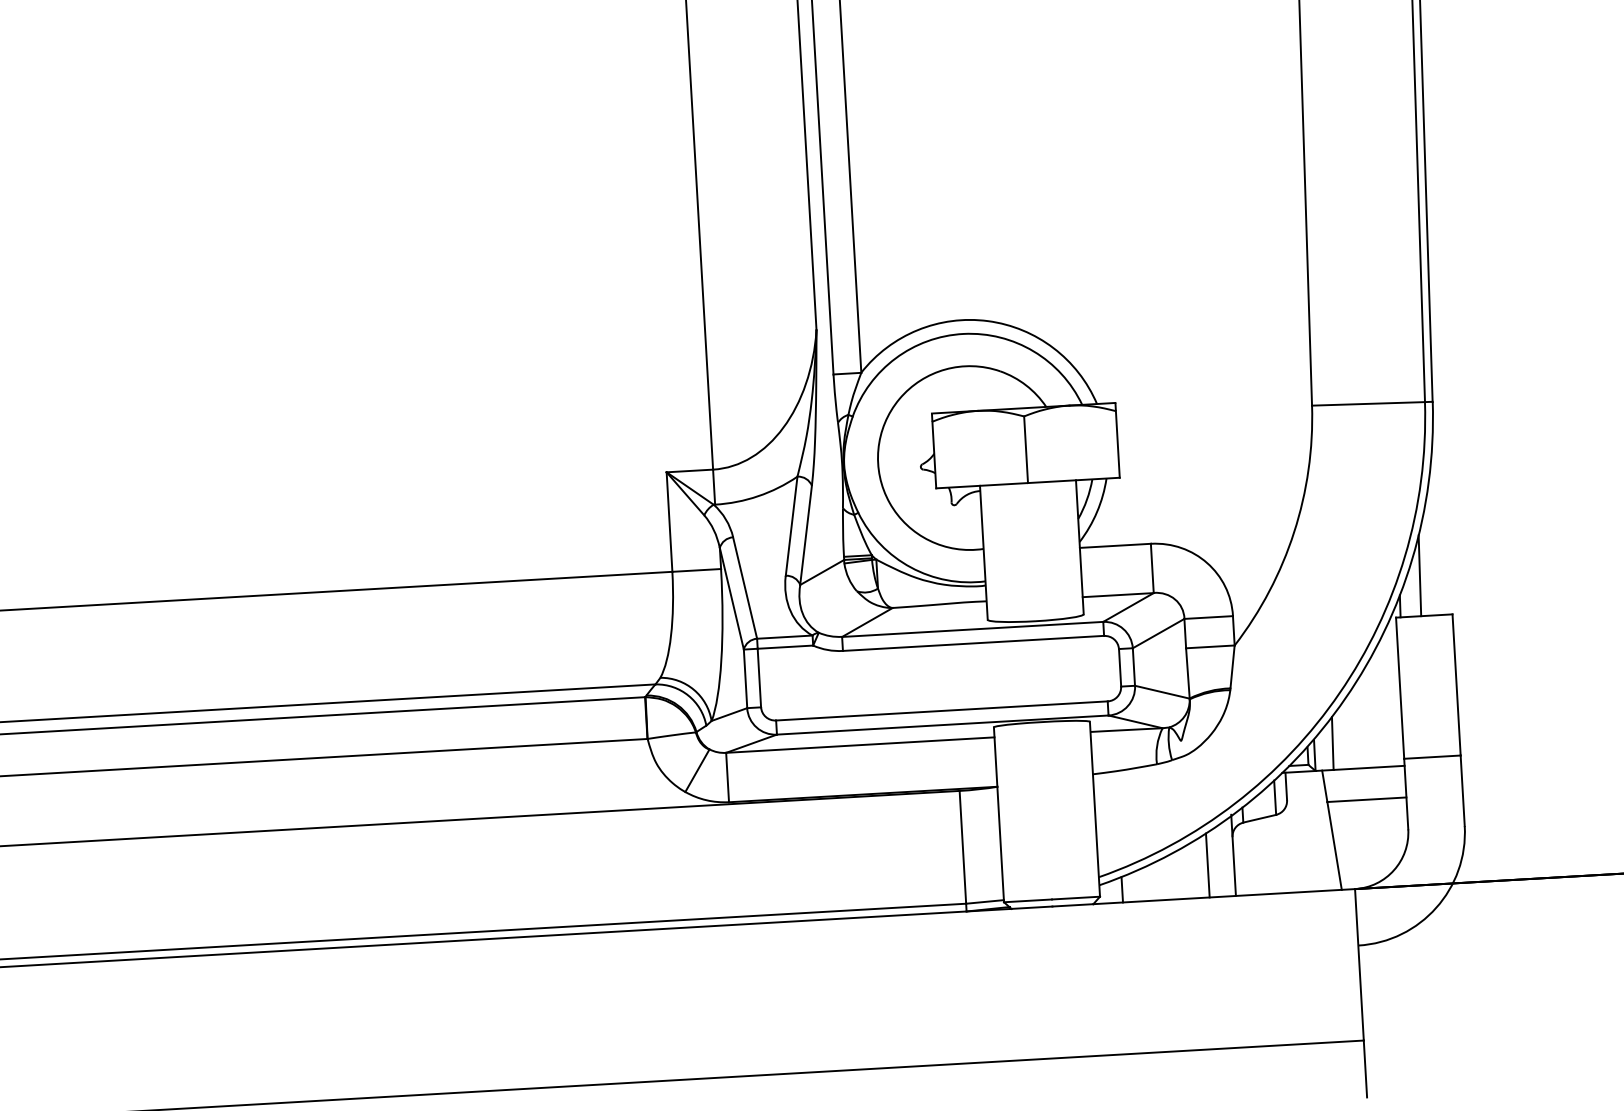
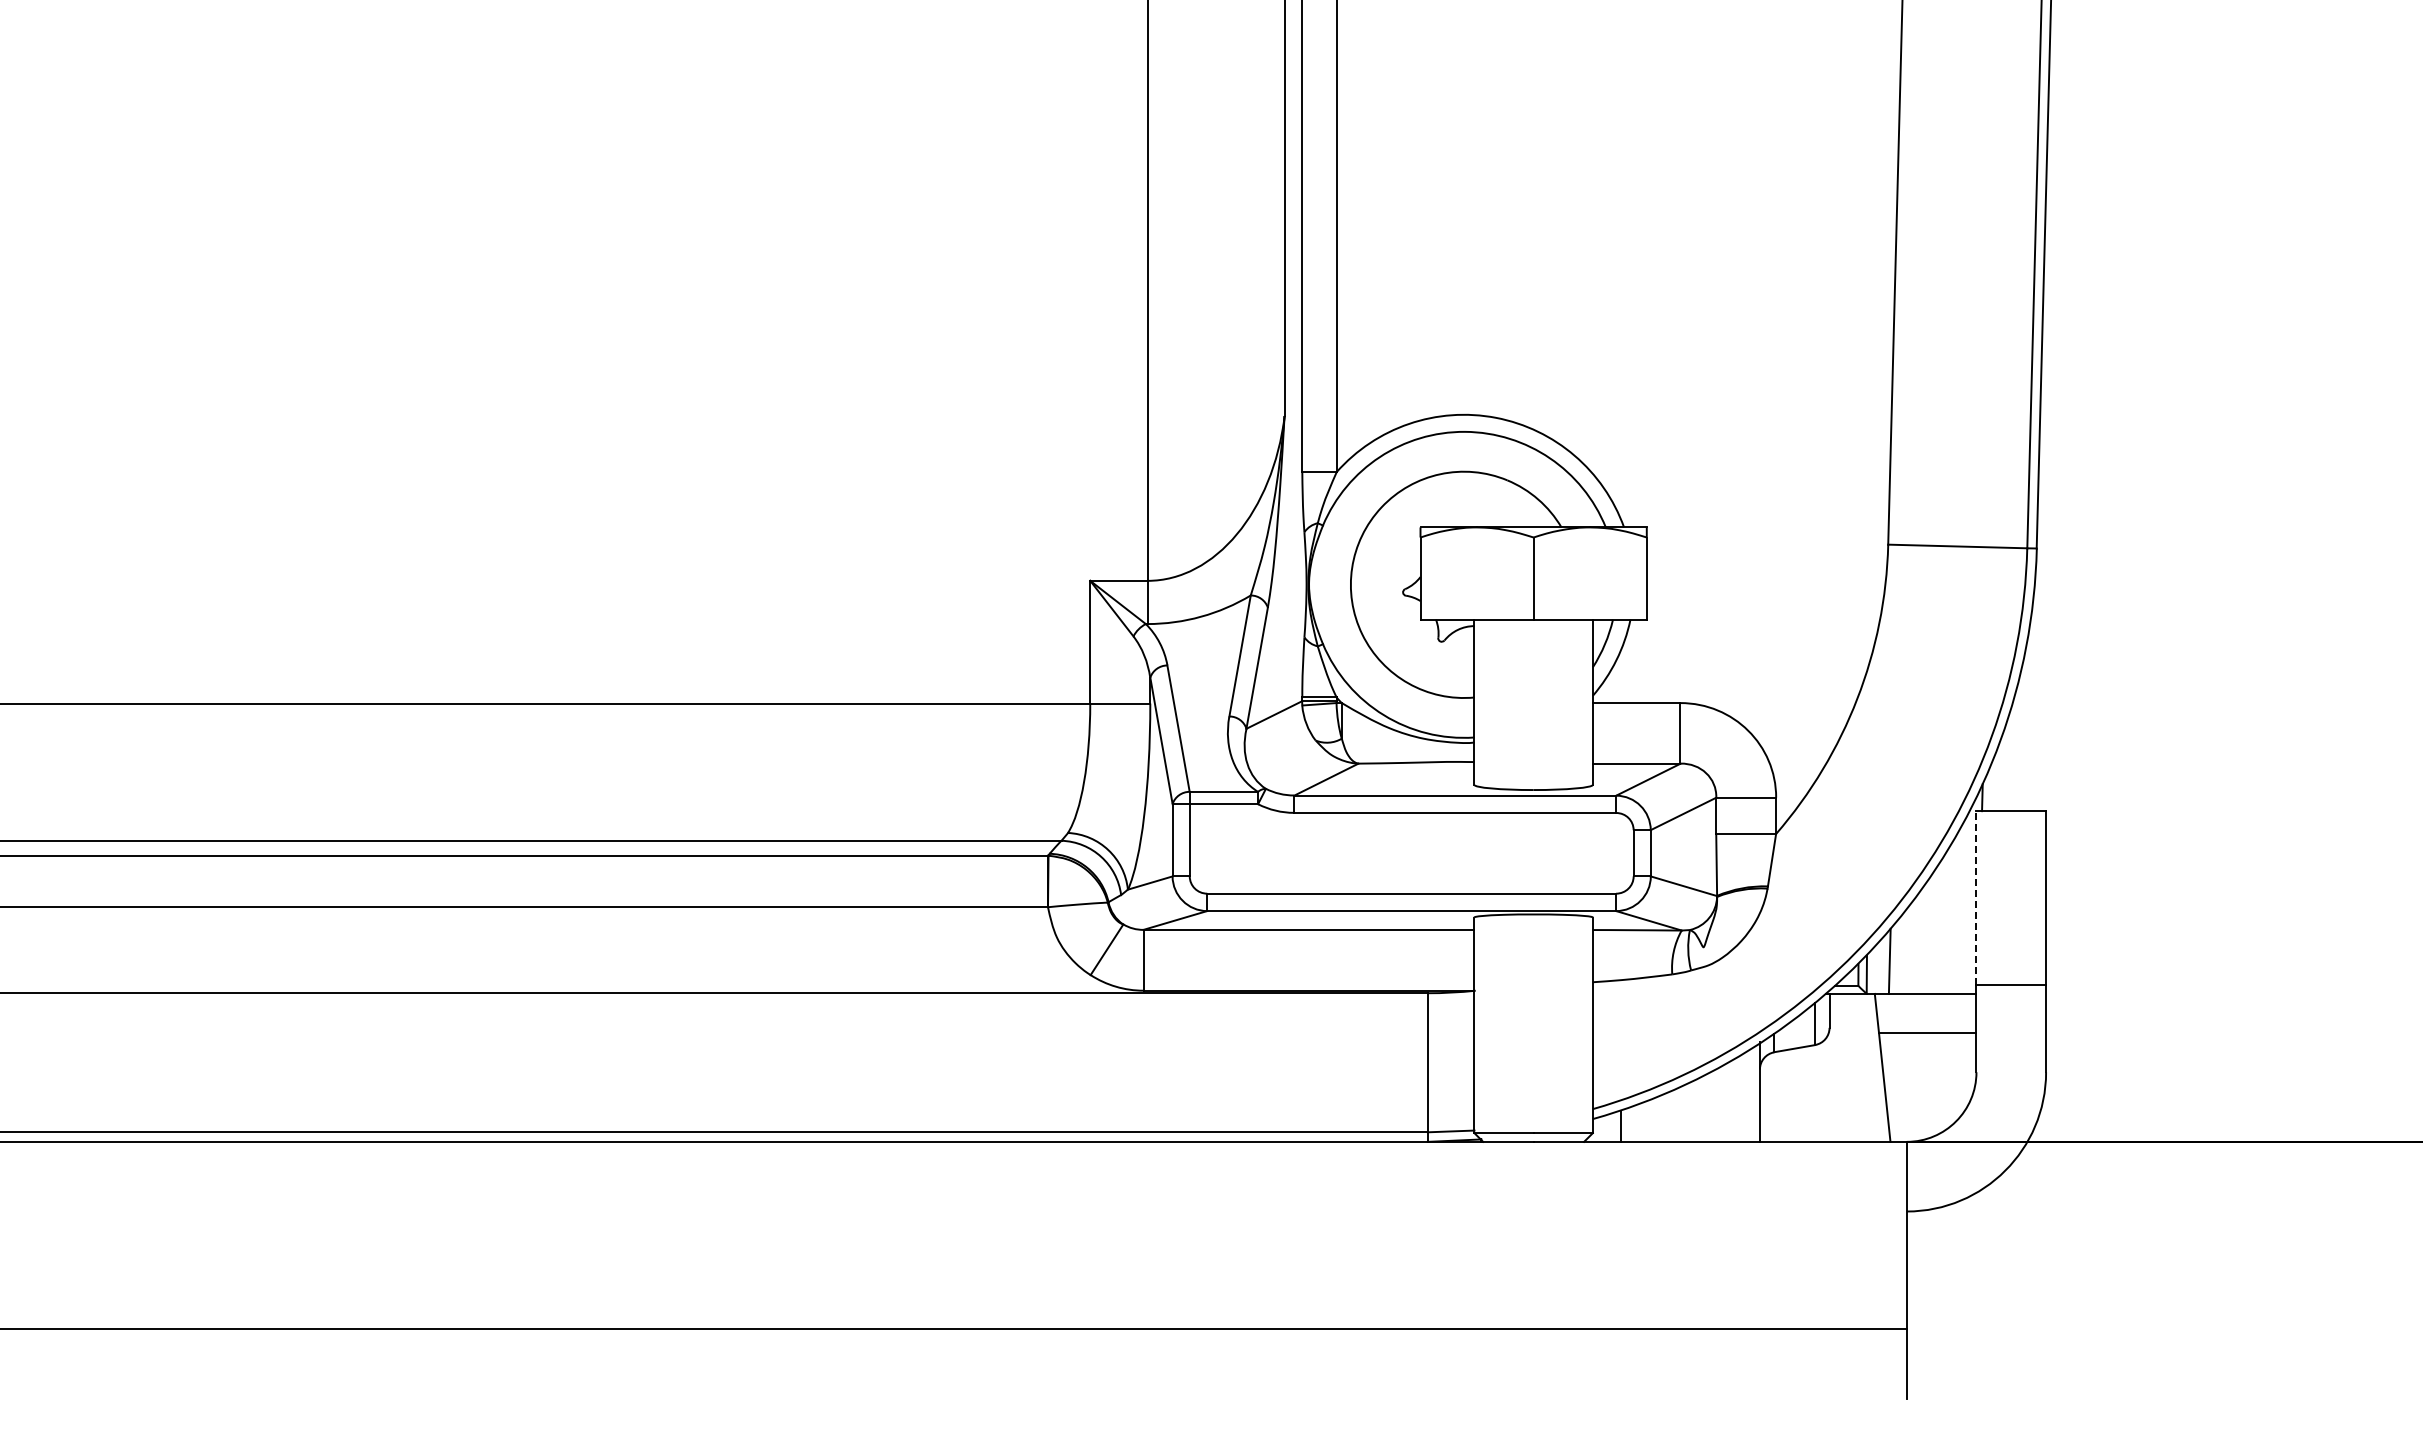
line: (1419, 575) -> (2008, 761), removed
line: (1400, 687) -> (1976, 897), solid -> dashed
line: (1207, 865) -> (1727, 1102), removed

